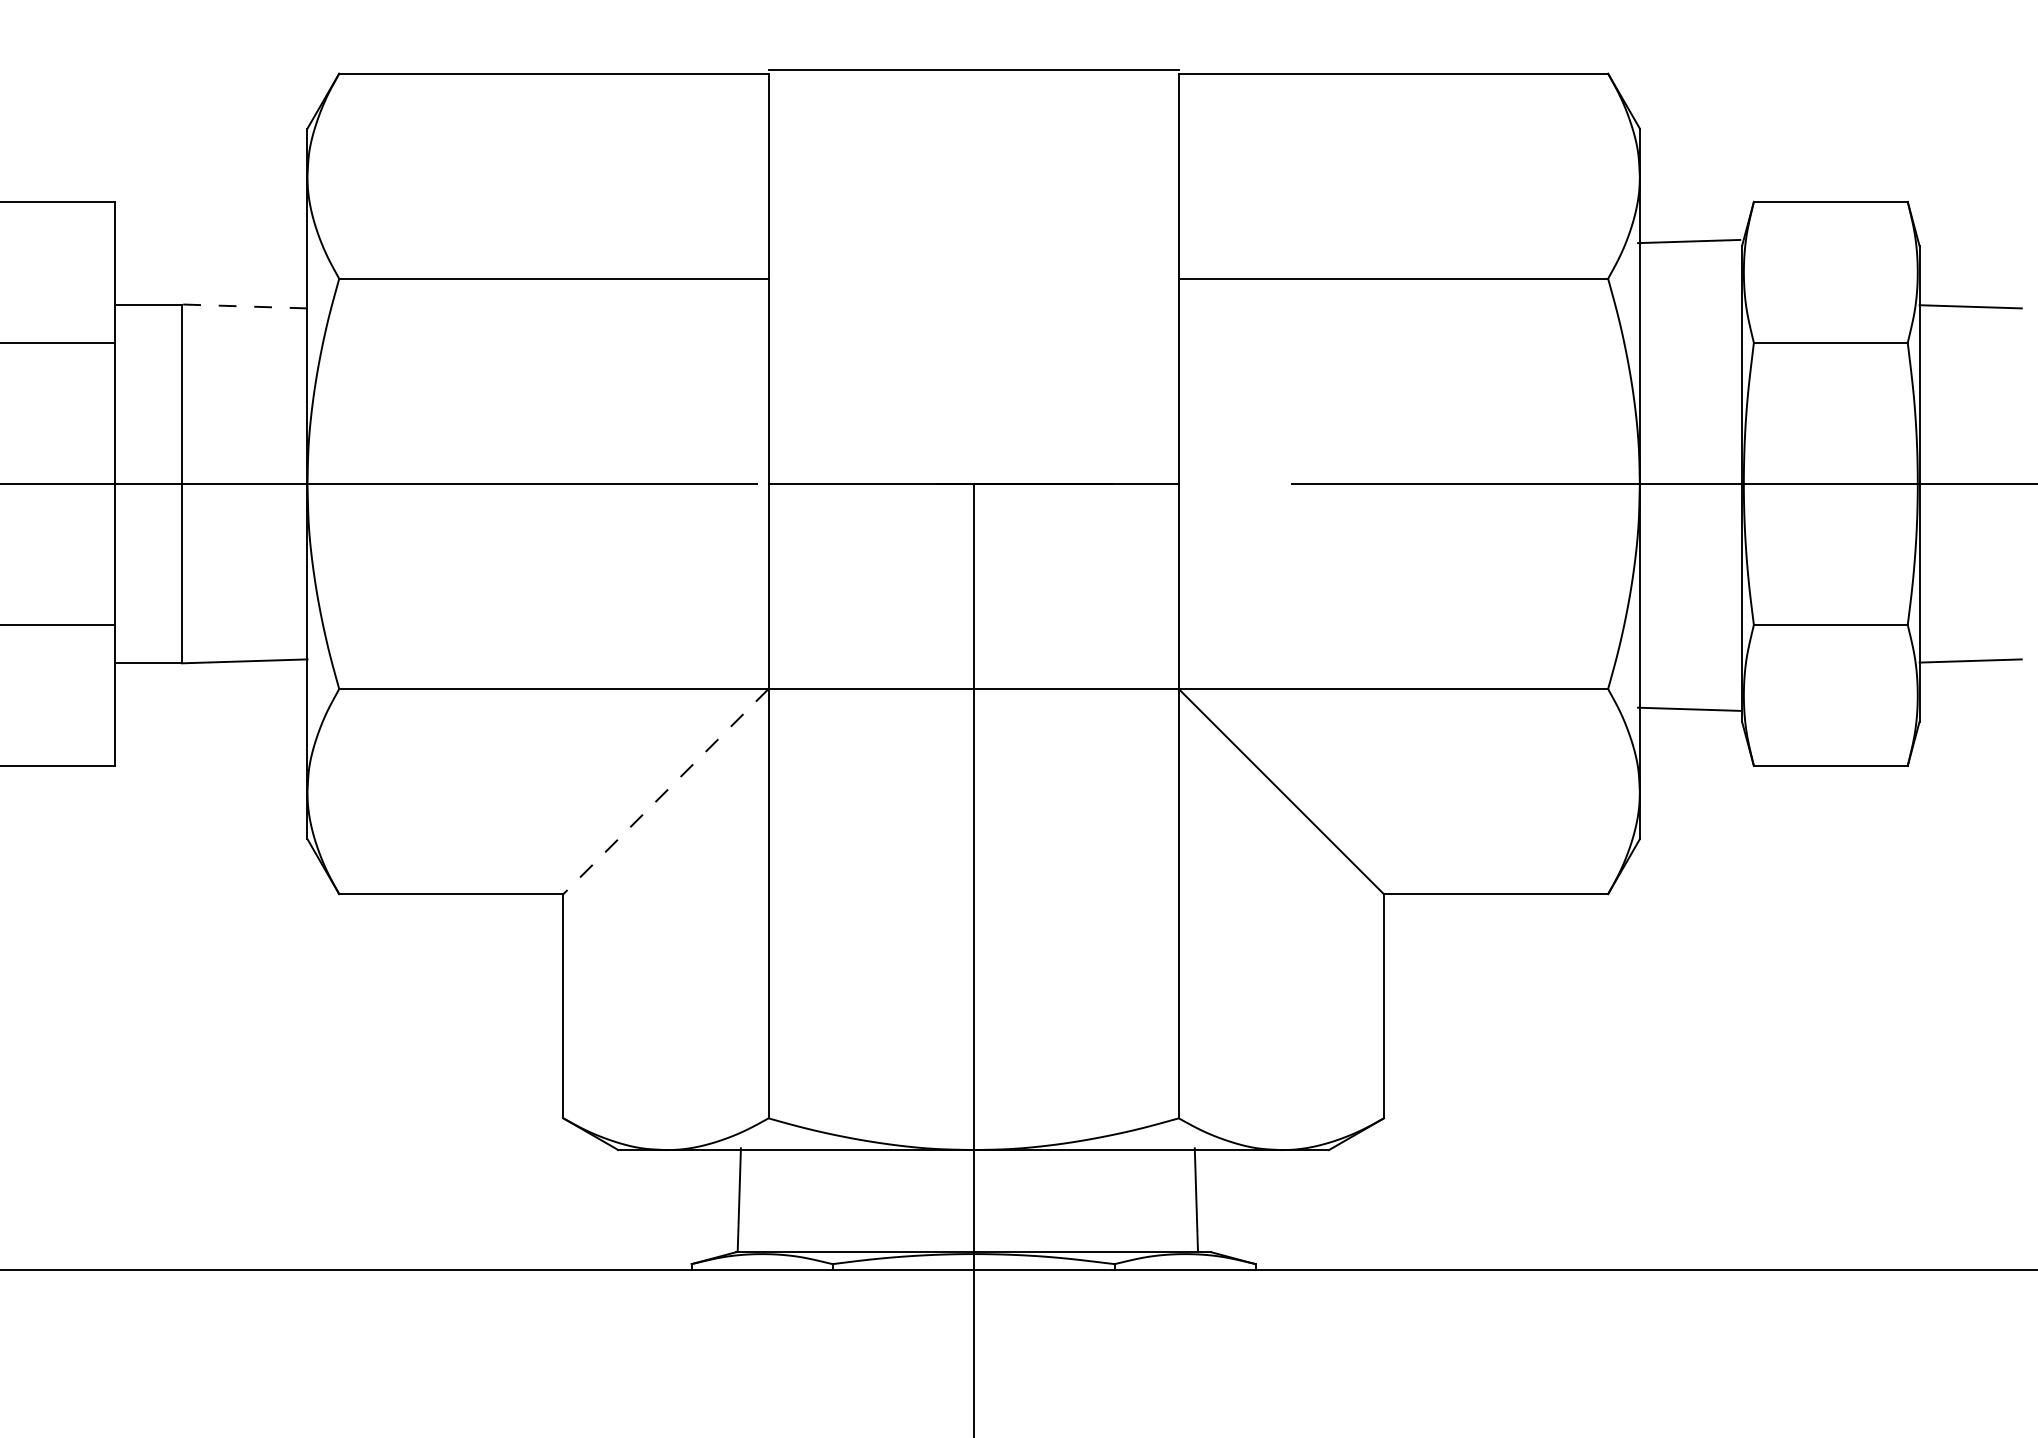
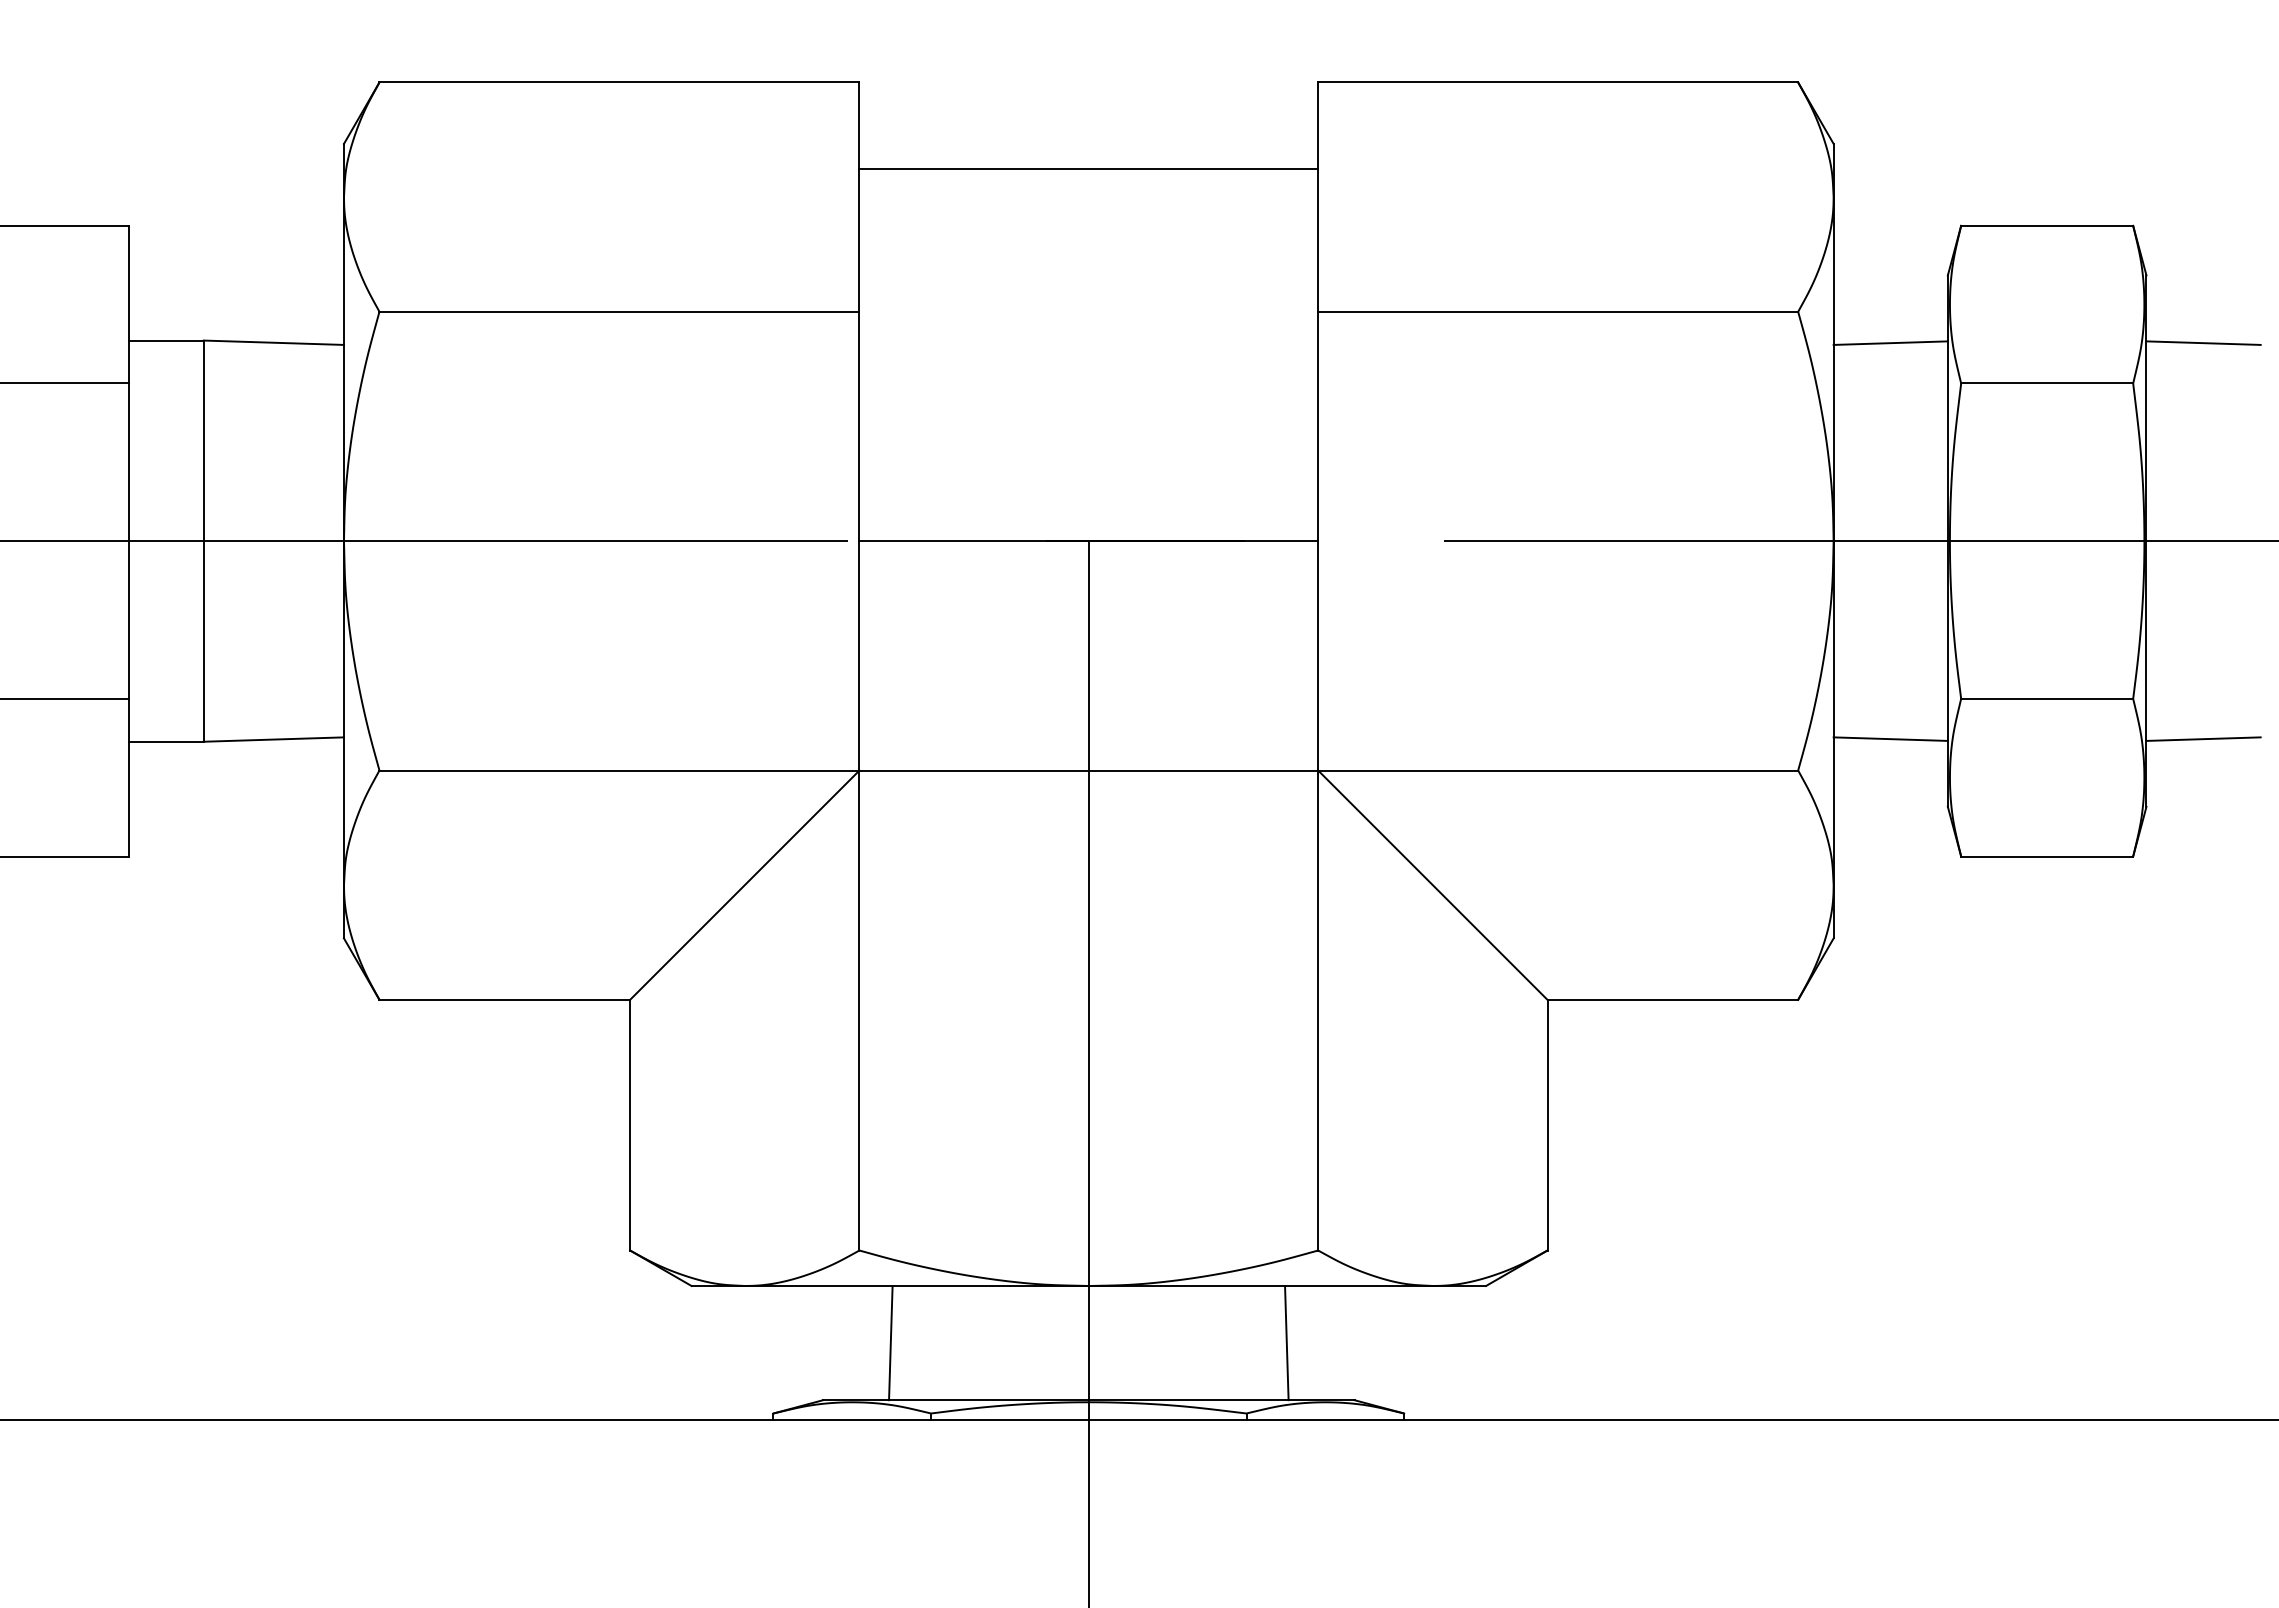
line: (973, 70) -> (1088, 168), moved
line: (1688, 240) -> (1890, 342), moved
line: (244, 306) -> (273, 342), dashed -> solid
line: (1688, 708) -> (1890, 738), moved
line: (665, 791) -> (744, 885), dashed -> solid
line: (739, 1198) -> (890, 1342), moved
line: (1196, 1198) -> (1286, 1342), moved

